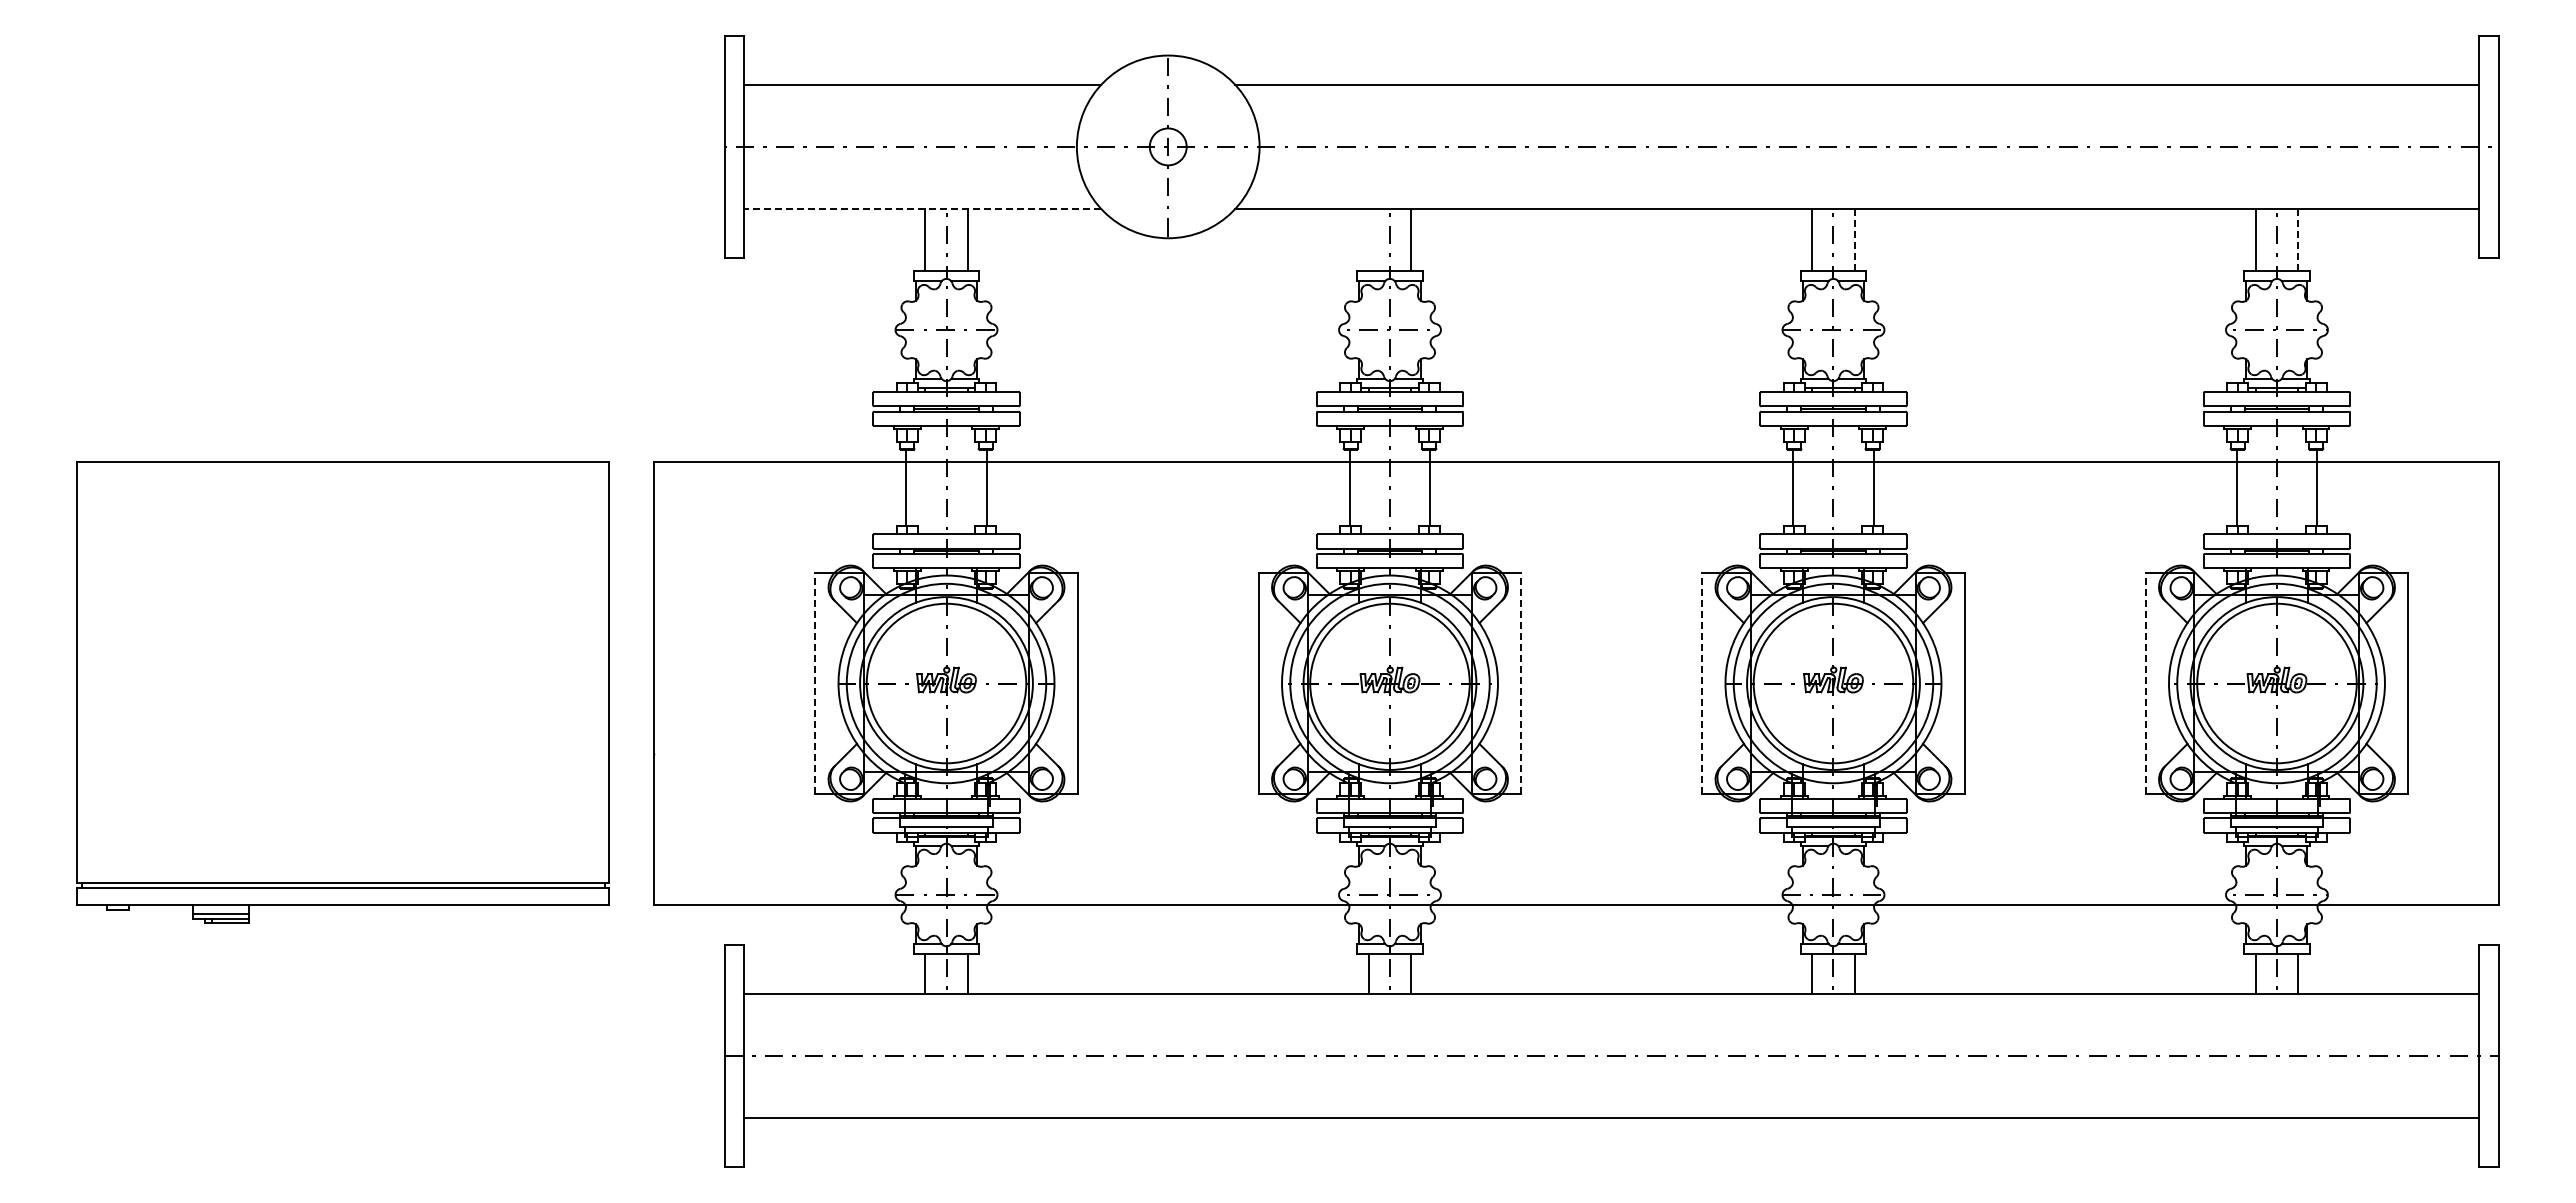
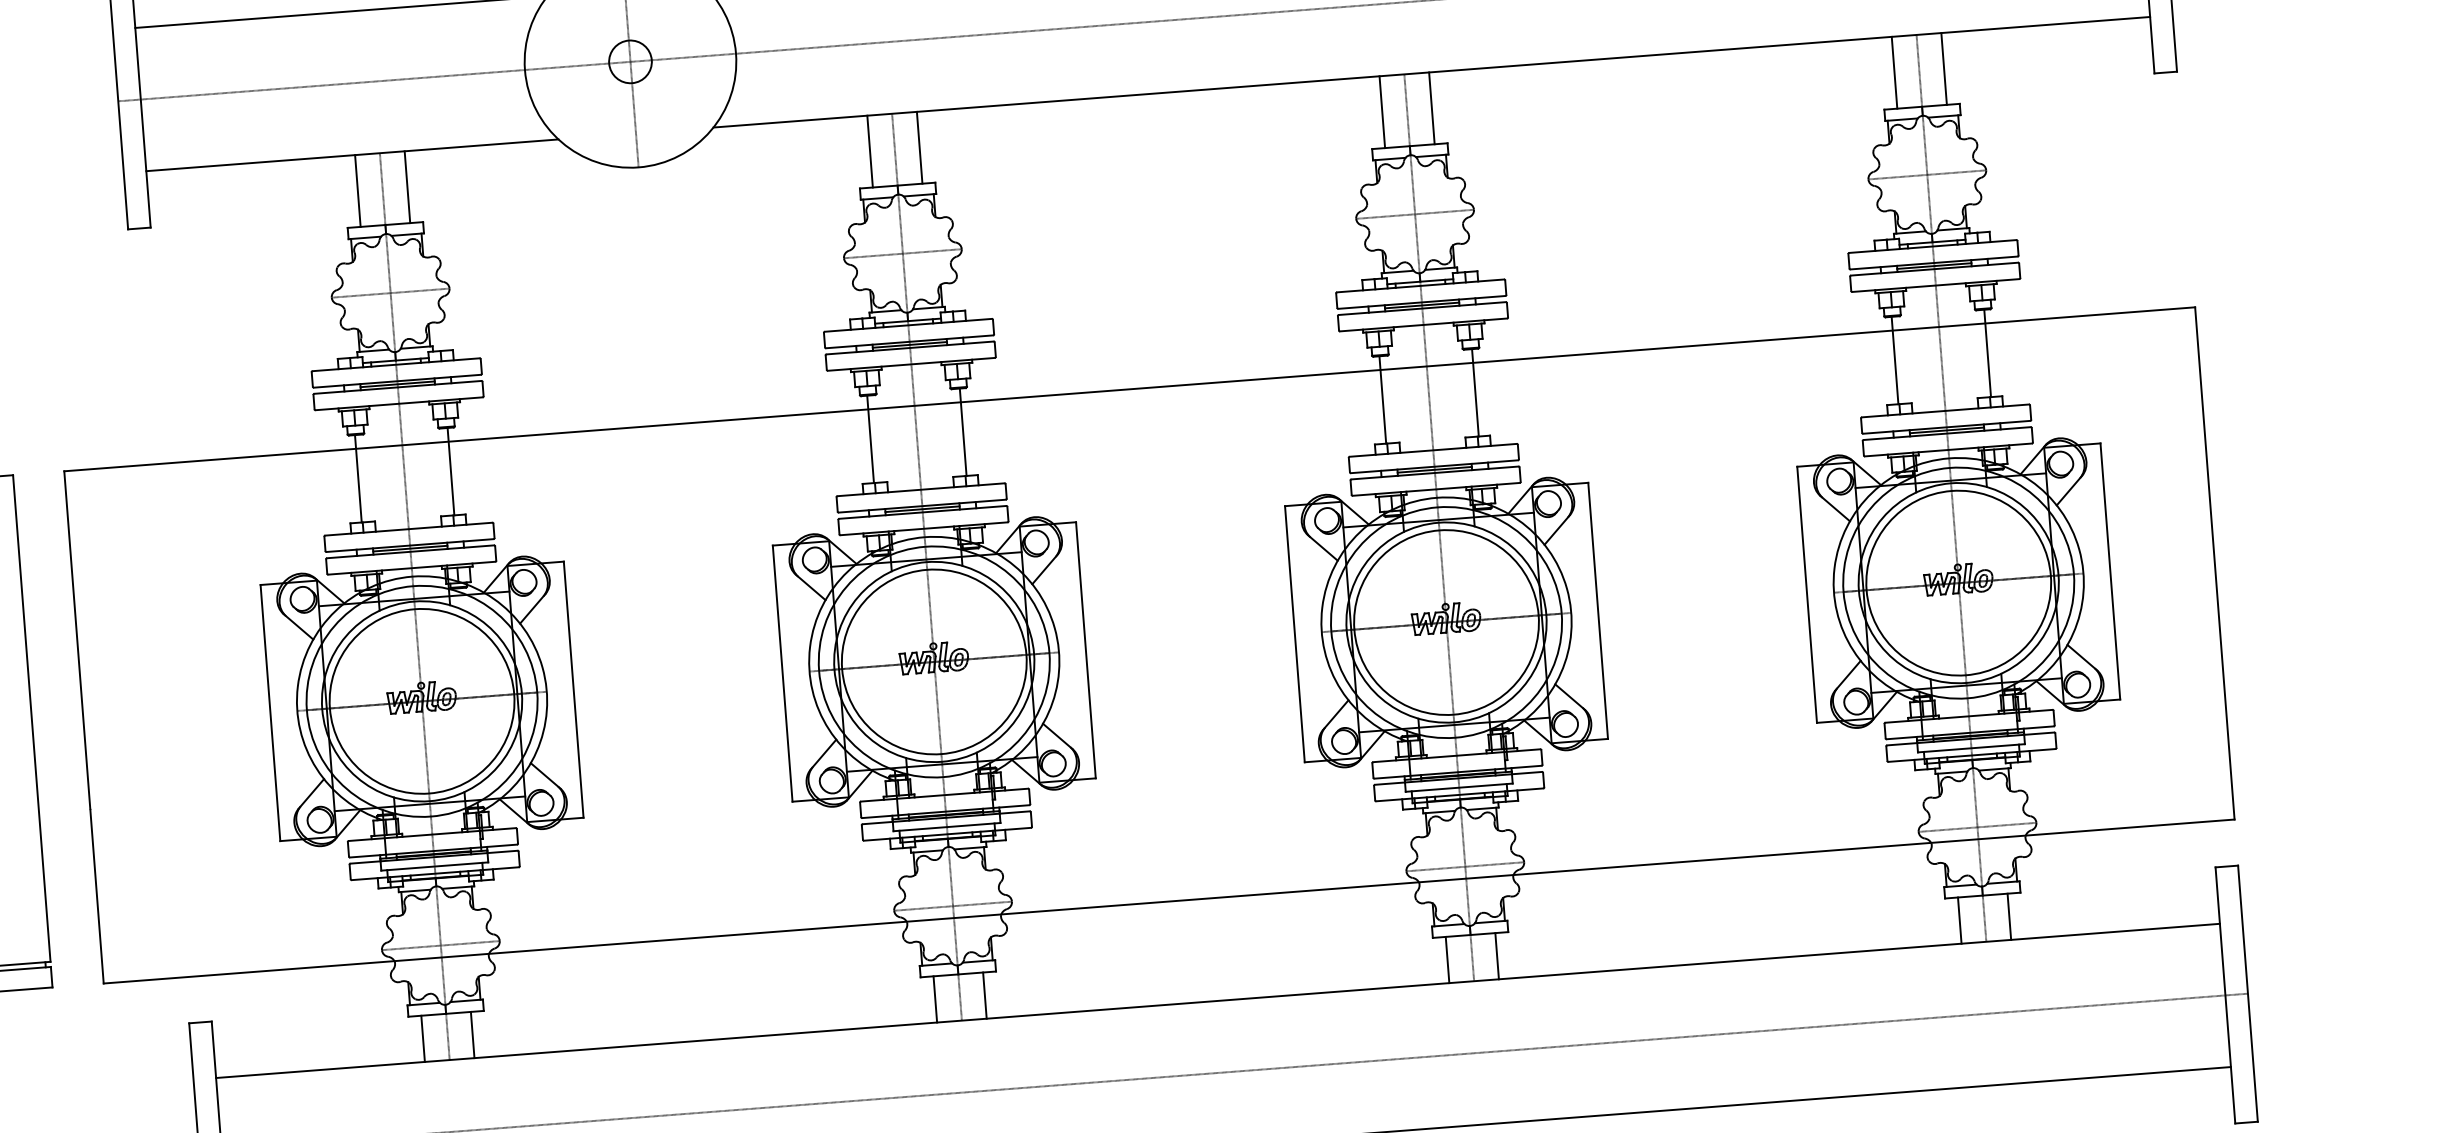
line: (922, 208) -> (352, 154), dashed -> solid
line: (1368, 239) -> (870, 151), added
line: (1854, 239) -> (1431, 107), dashed -> solid
line: (2298, 239) -> (1944, 68), dashed -> solid
line: (815, 683) -> (270, 712), dashed -> solid
line: (1521, 683) -> (1086, 650), dashed -> solid
line: (1702, 683) -> (1295, 634), dashed -> solid
line: (2145, 683) -> (1806, 594), dashed -> solid

